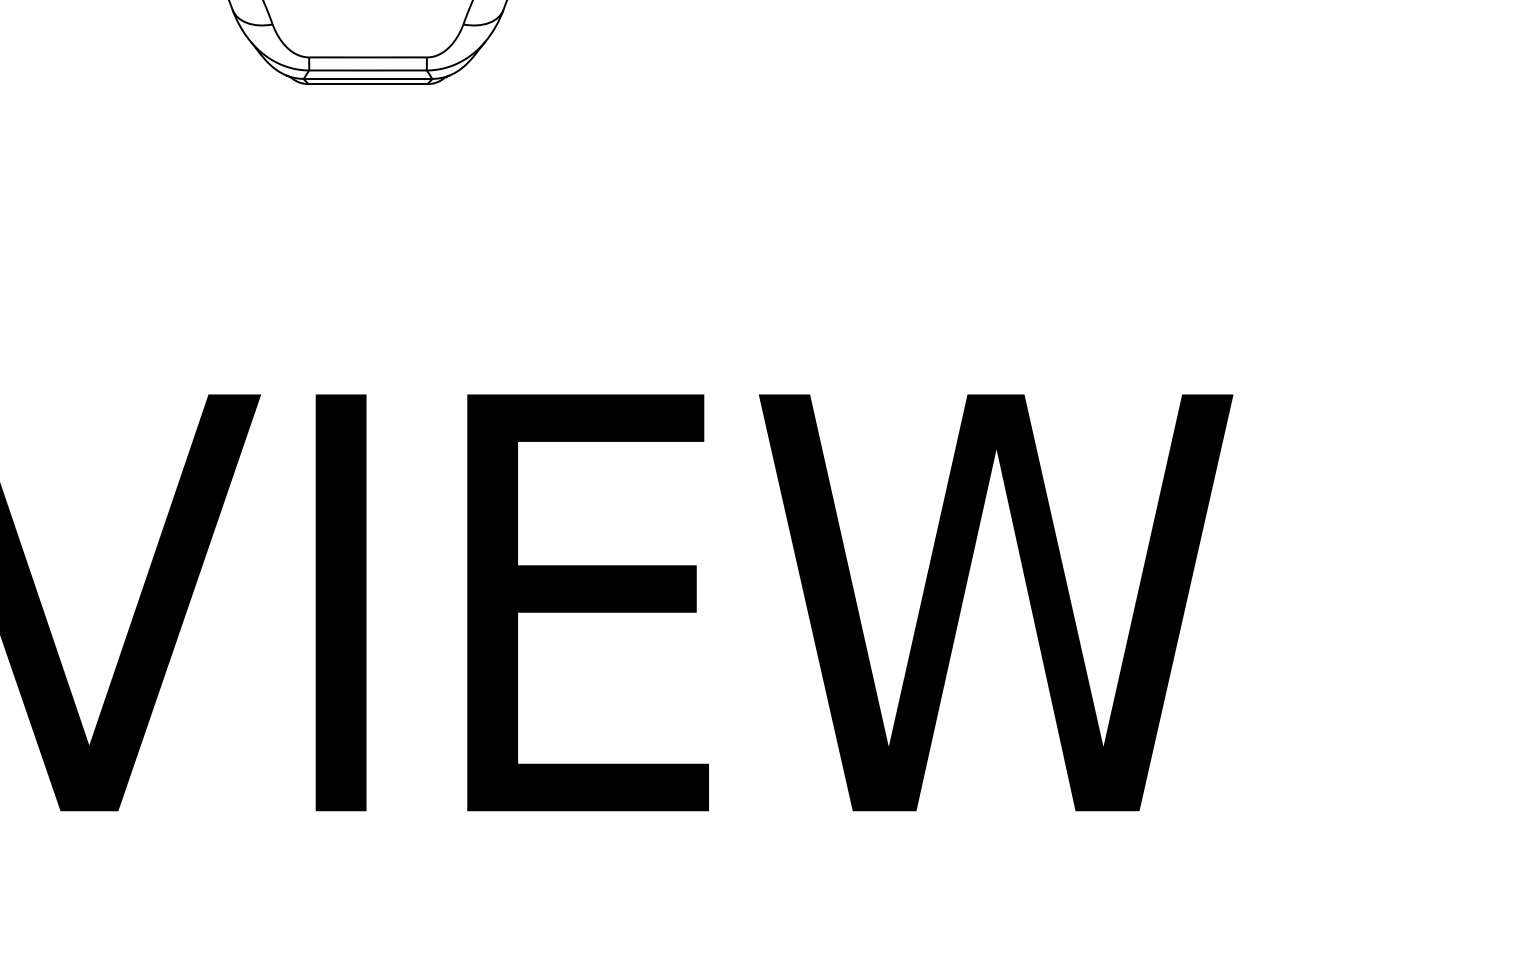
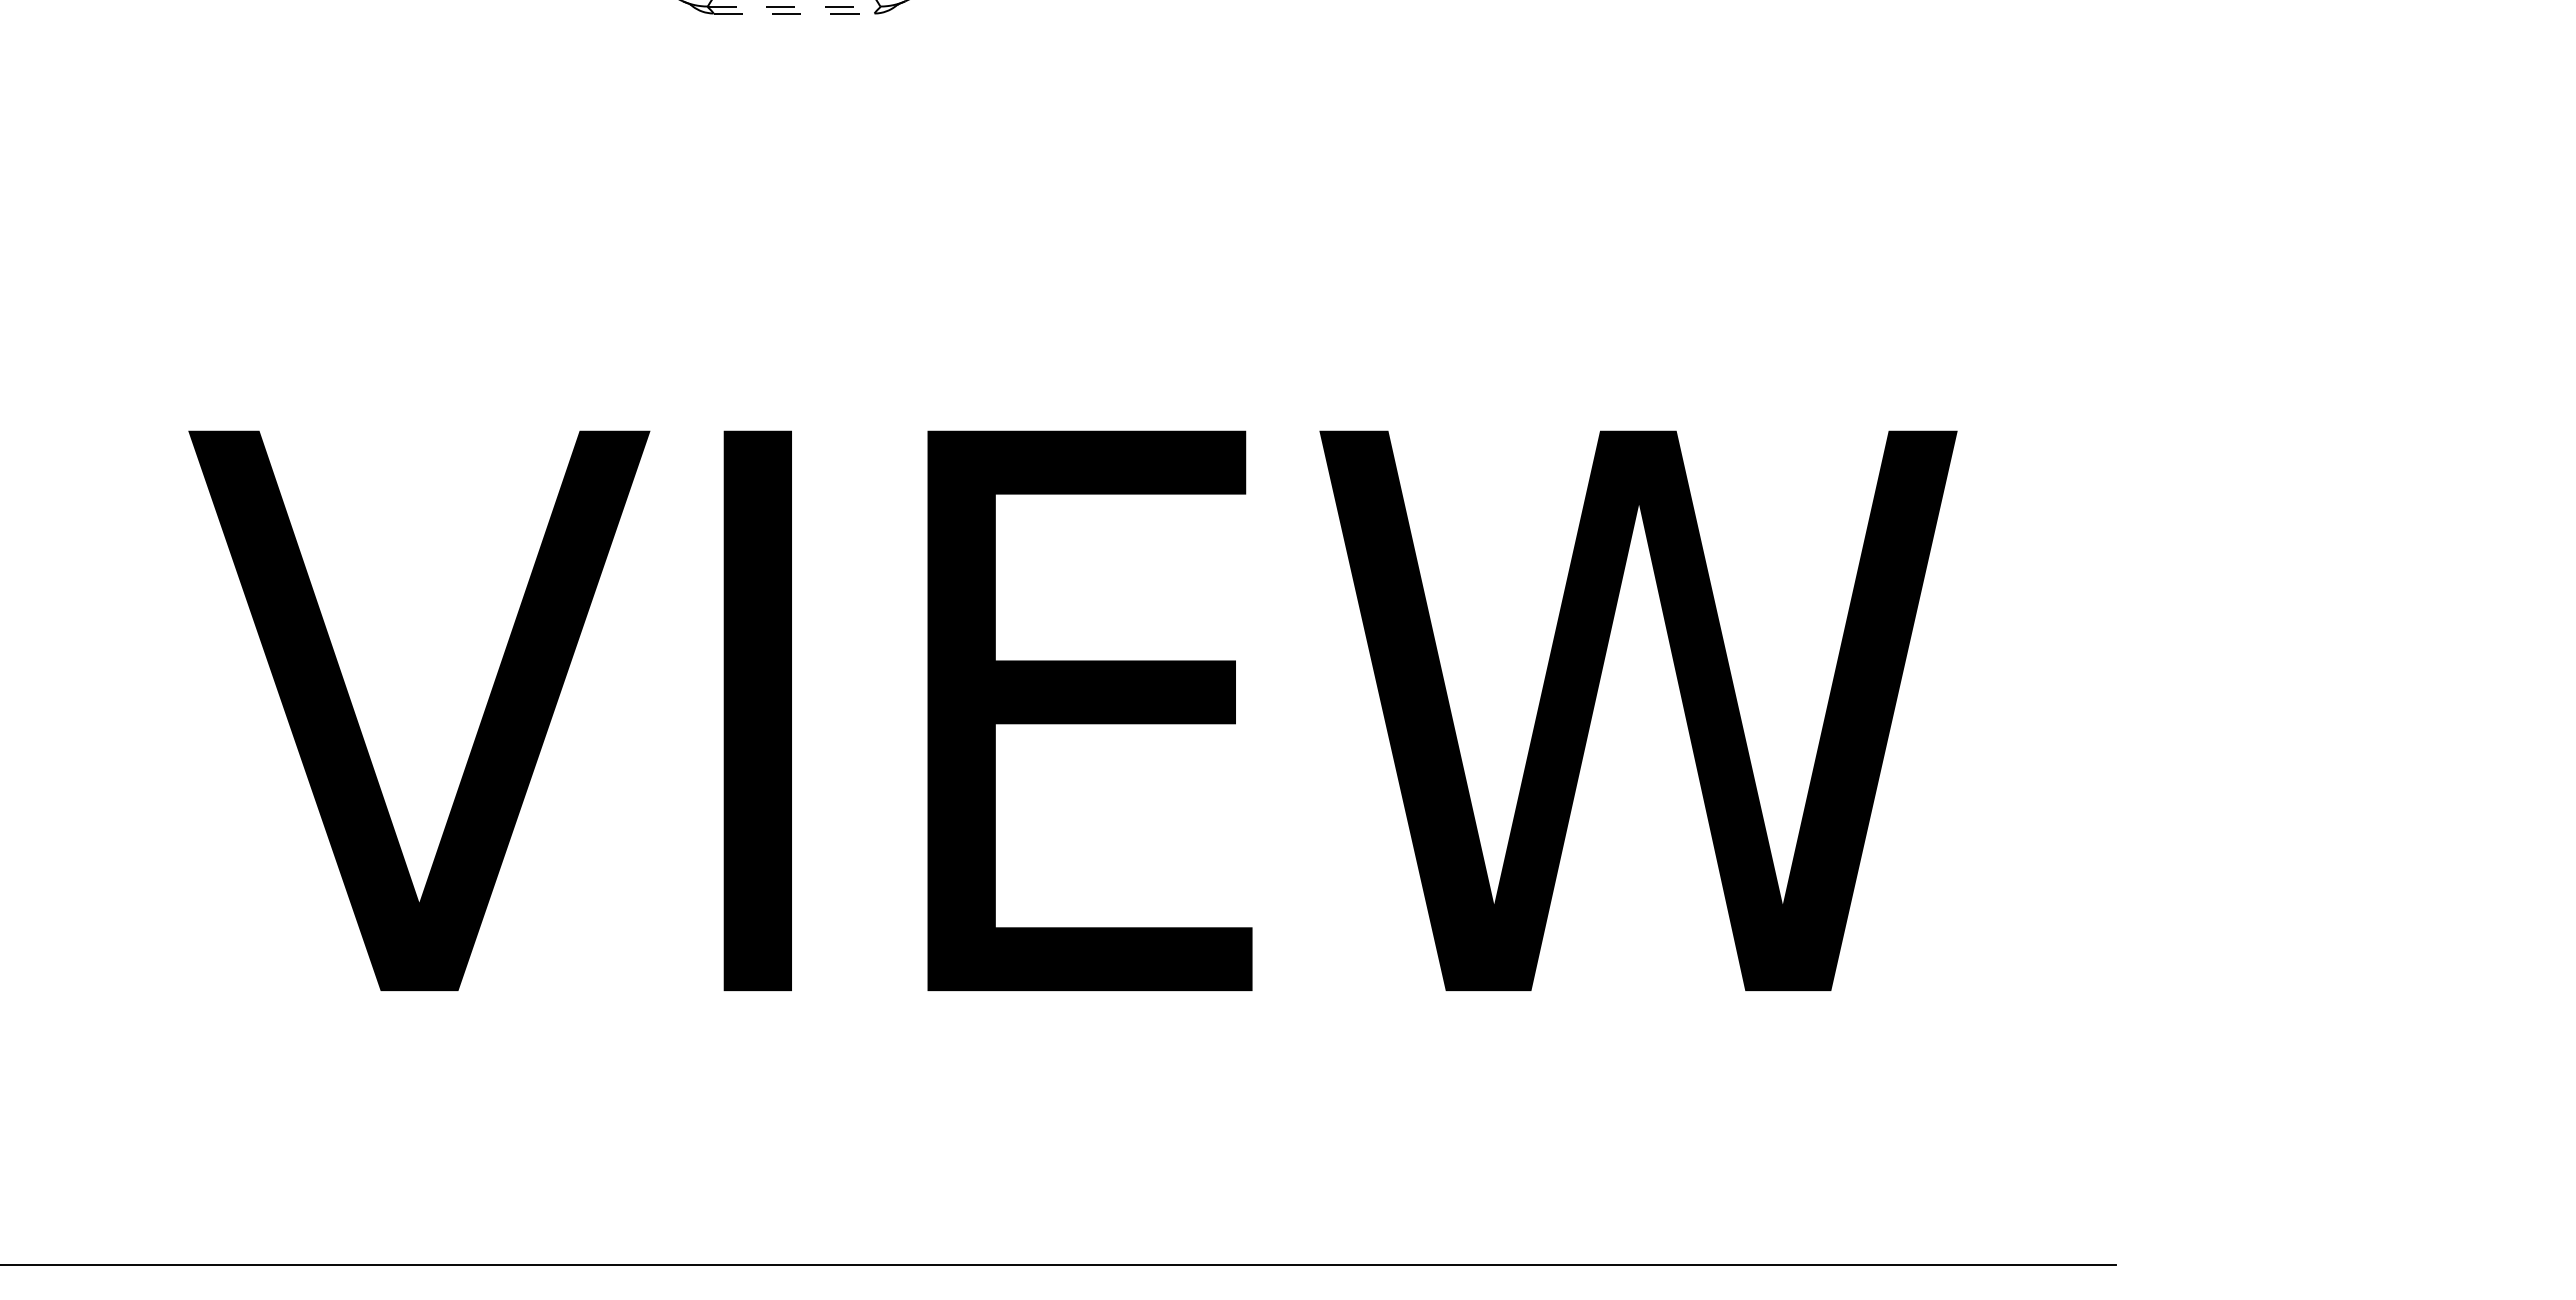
line: (368, 78) -> (794, 6), solid -> dashed
line: (368, 84) -> (794, 13), solid -> dashed

